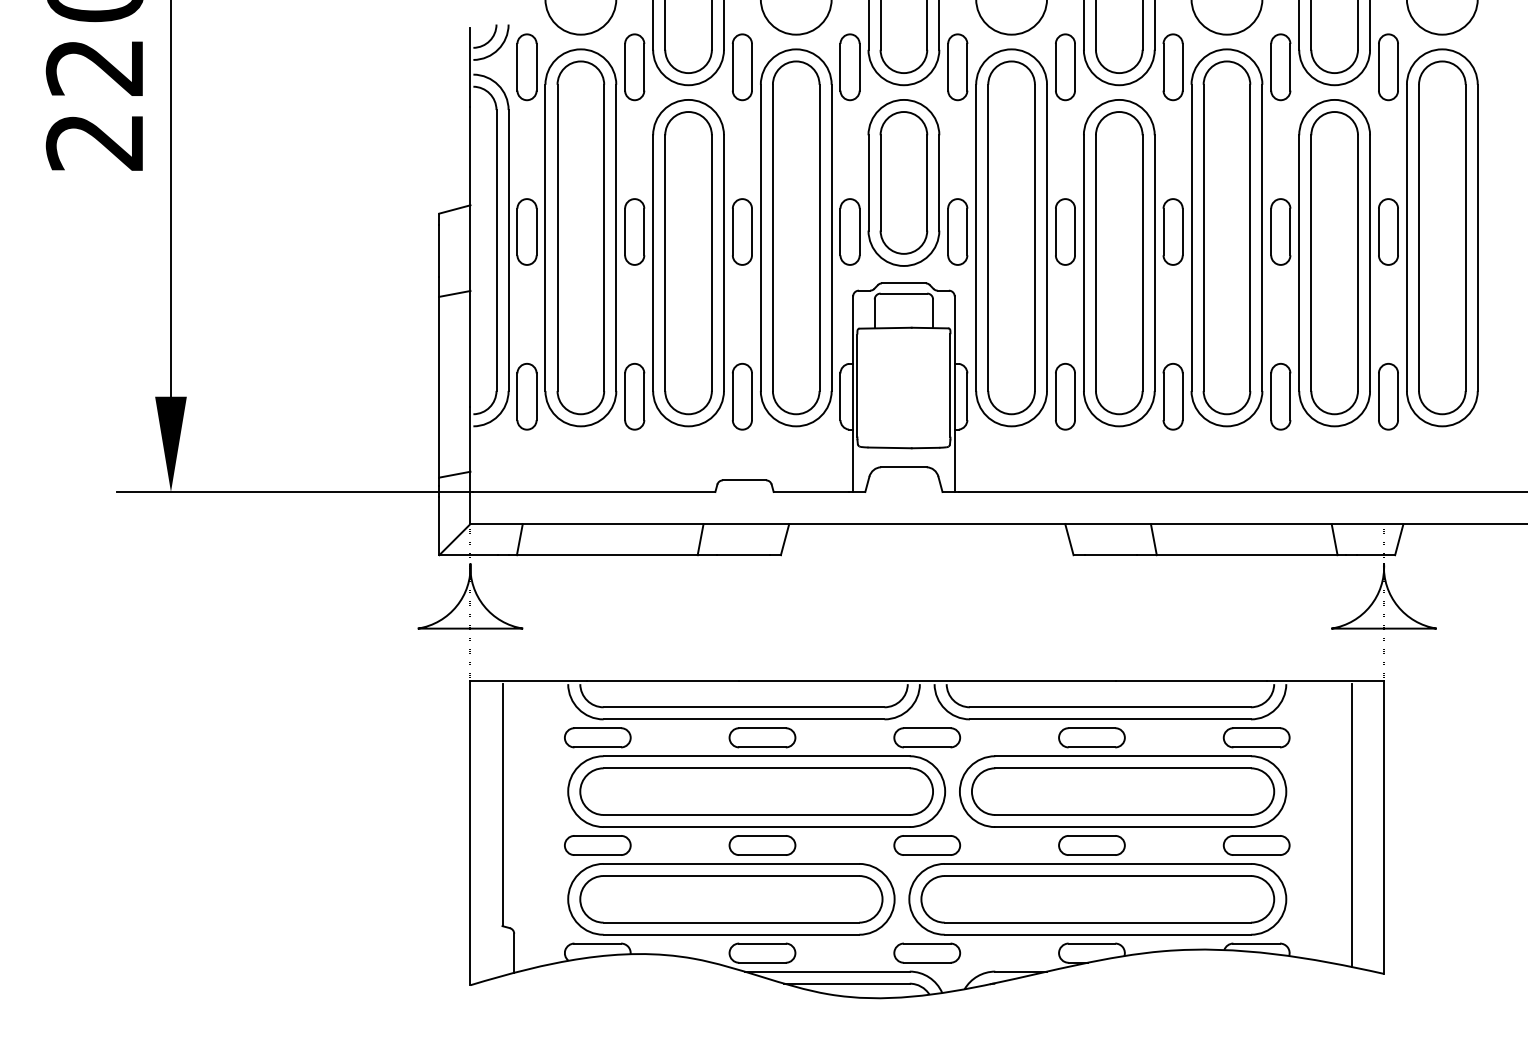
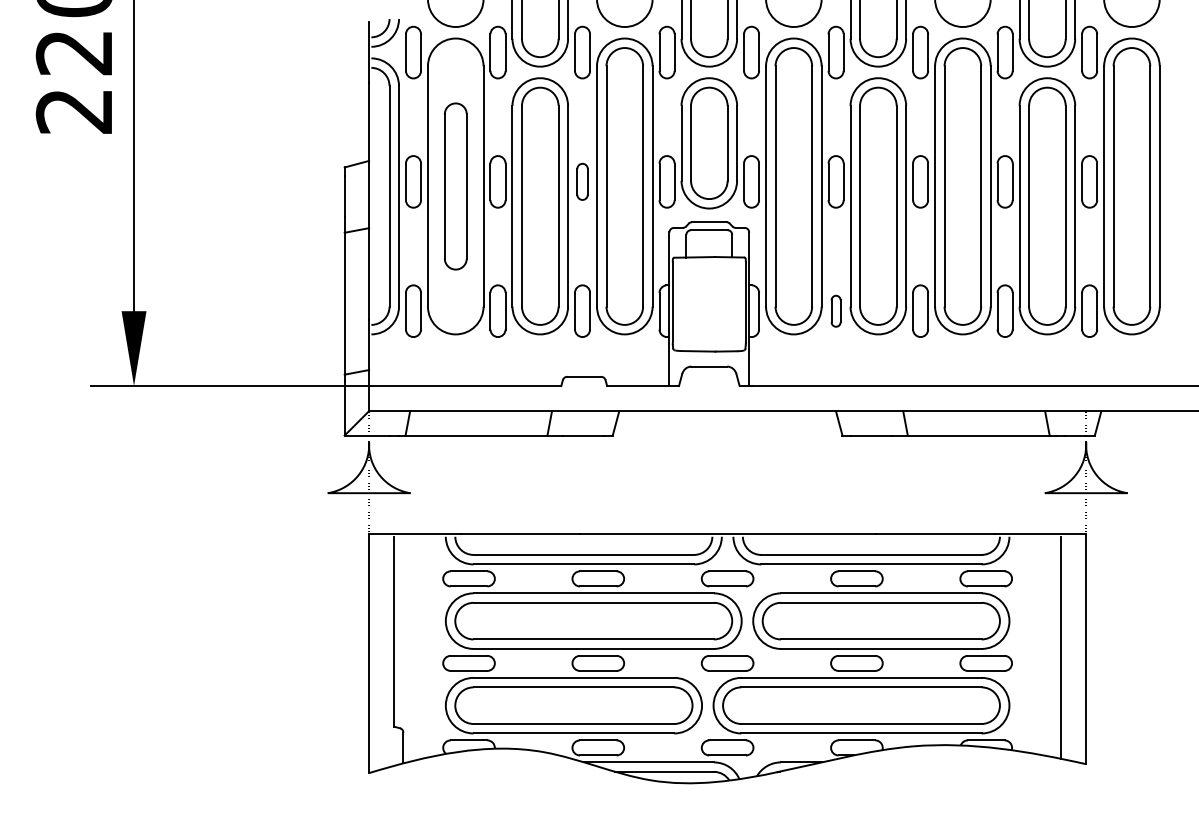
part: (742, 231) -> (582, 181), size x0.7
part: (580, 237) -> (455, 186), size x0.6
part: (1065, 396) -> (836, 310), size x0.6

